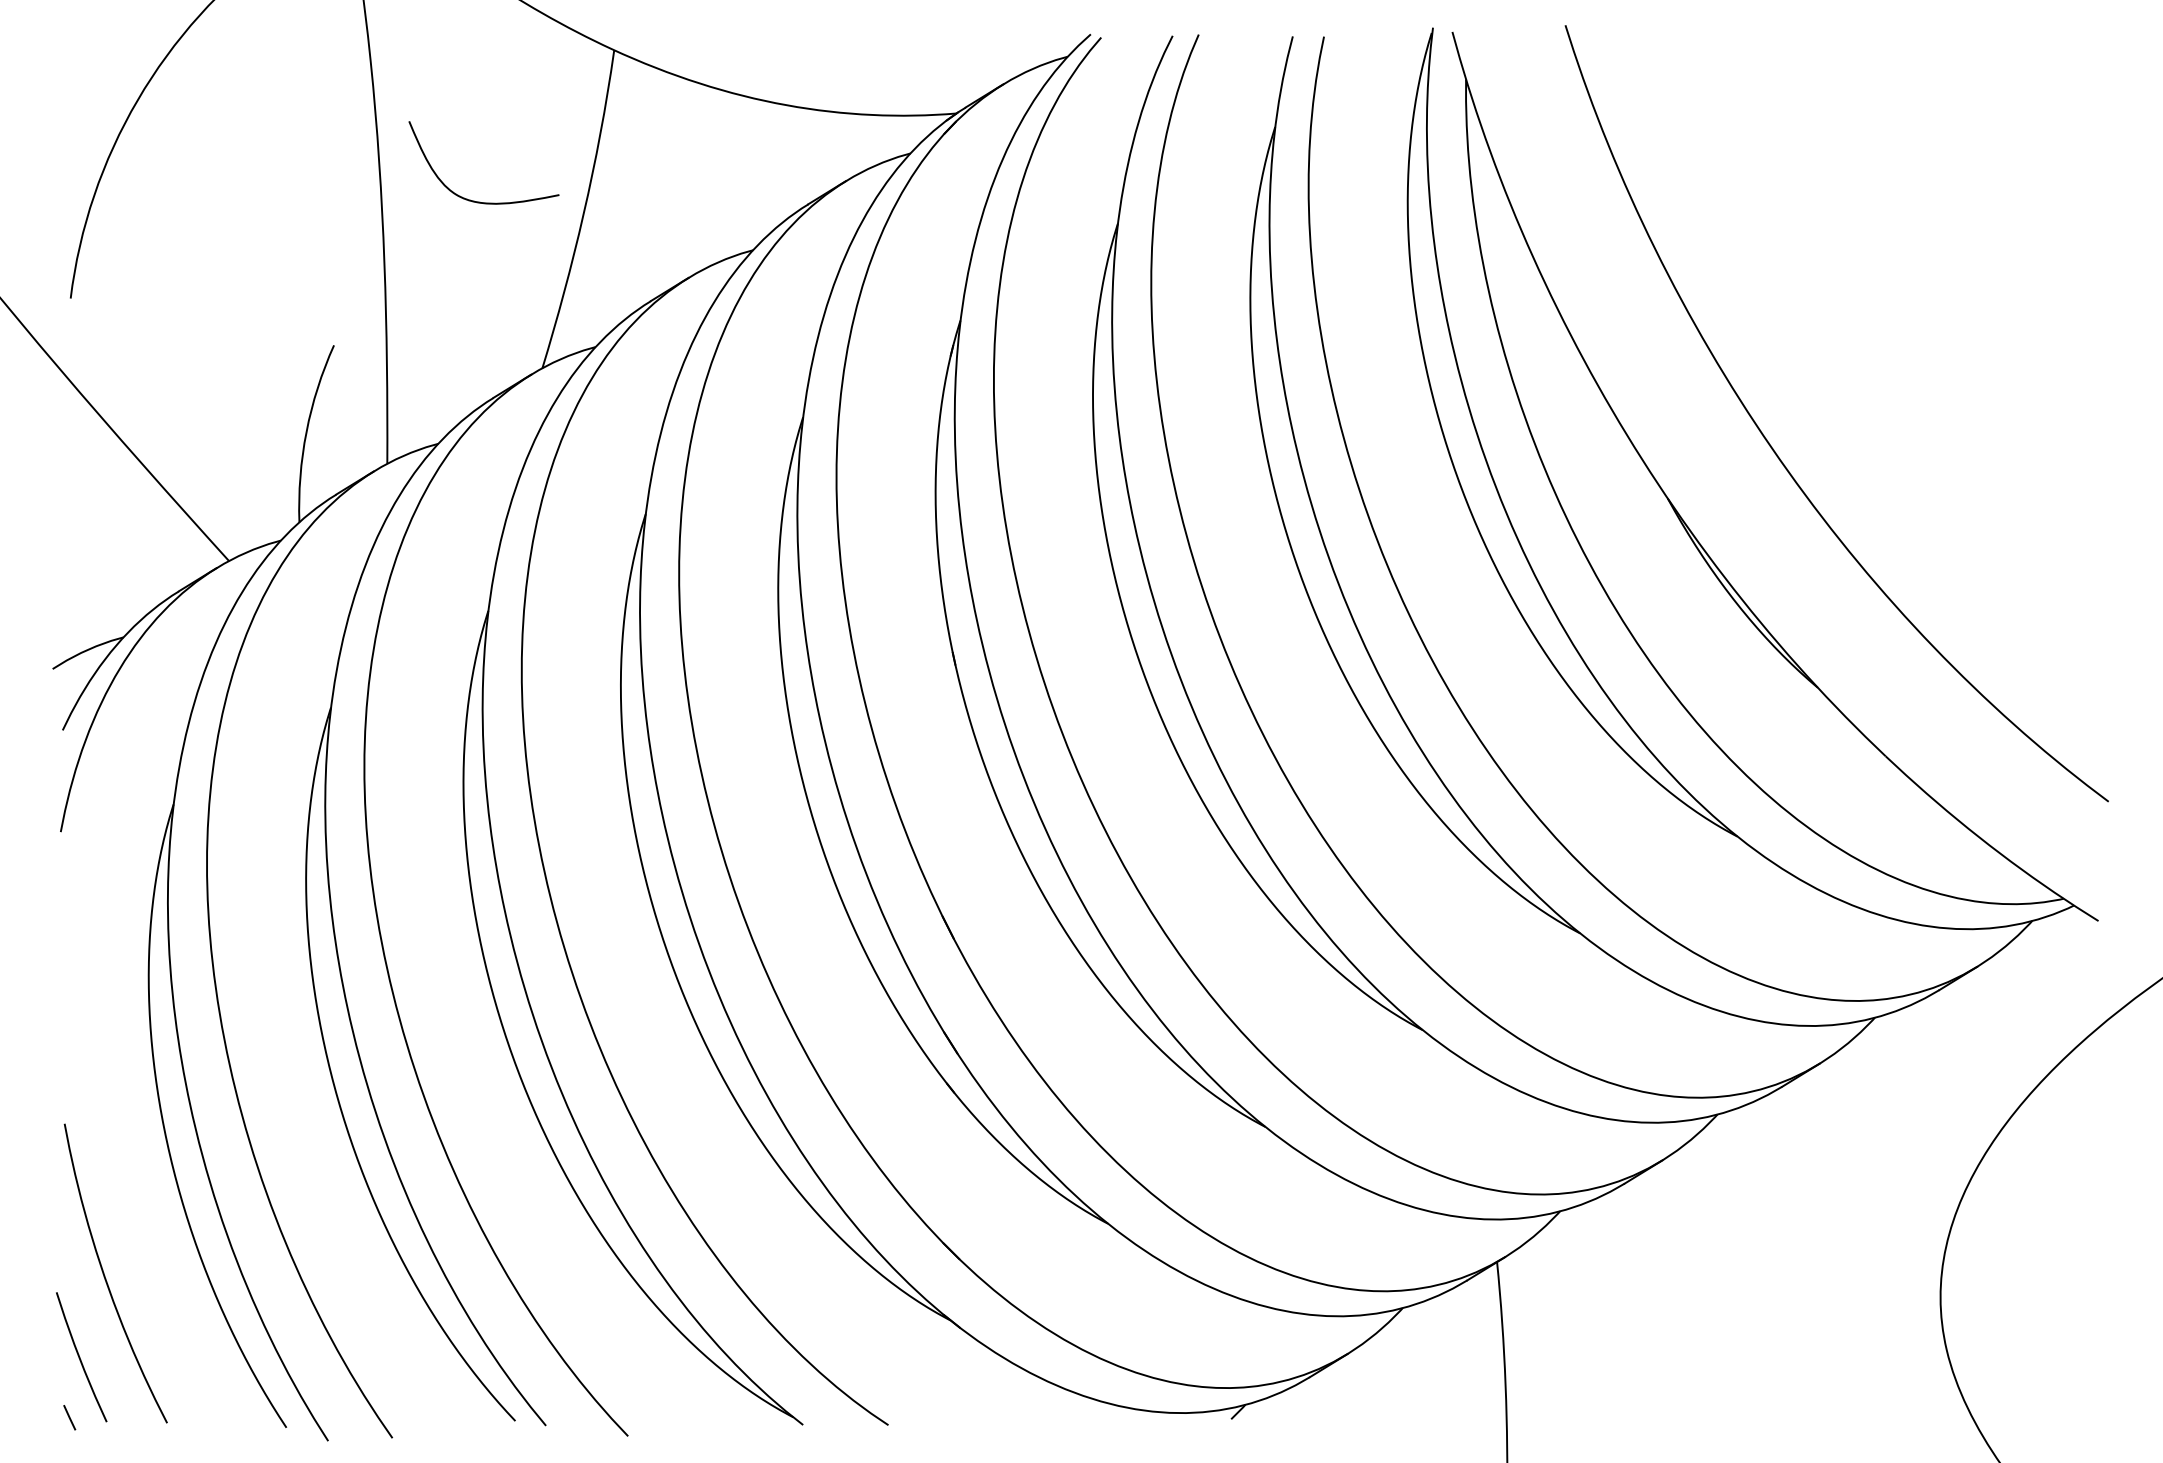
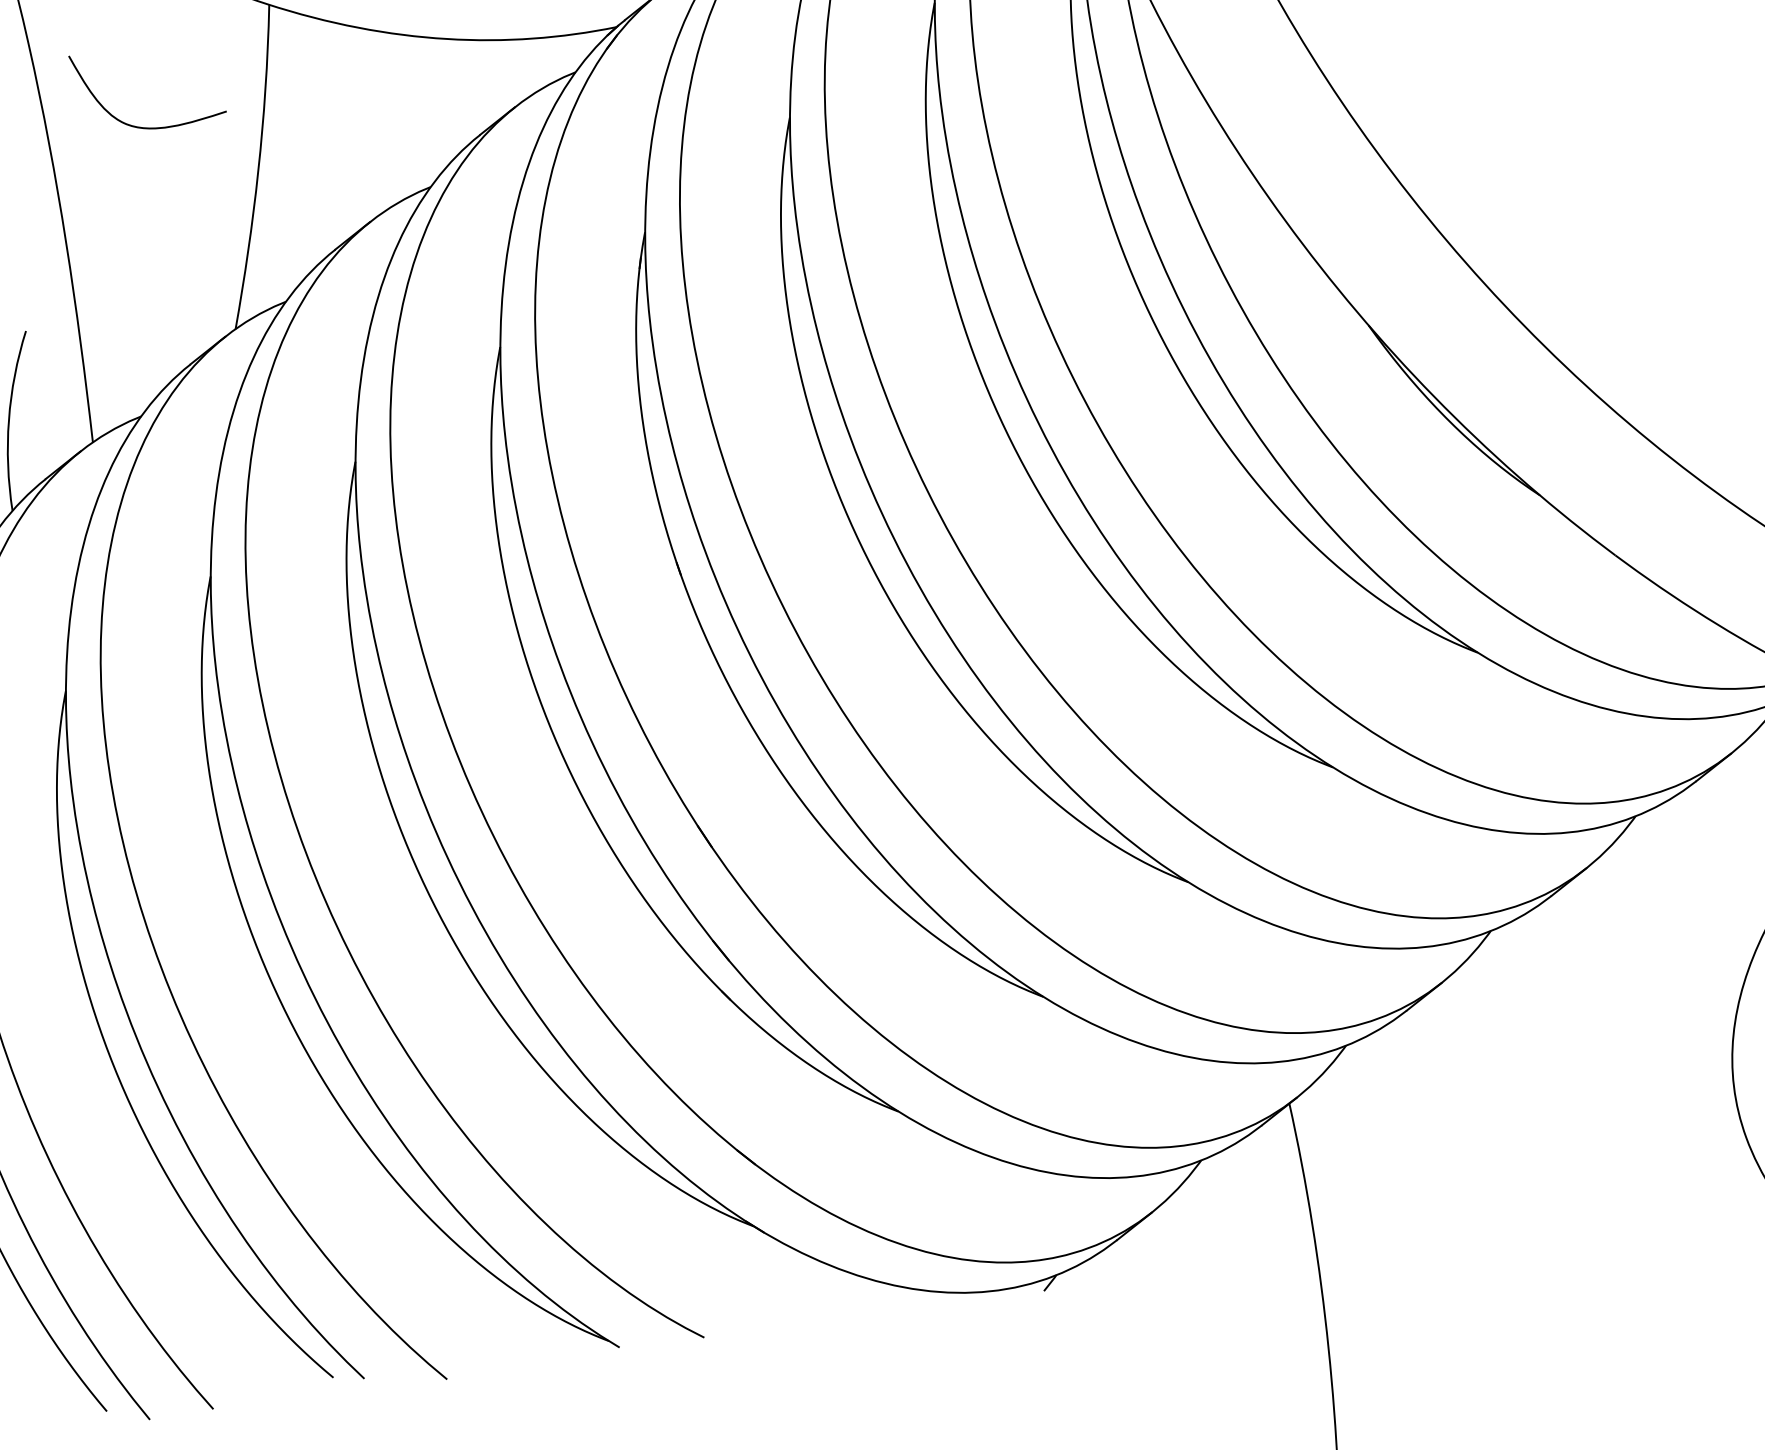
curve: (474, 200) -> (143, 126), moved

